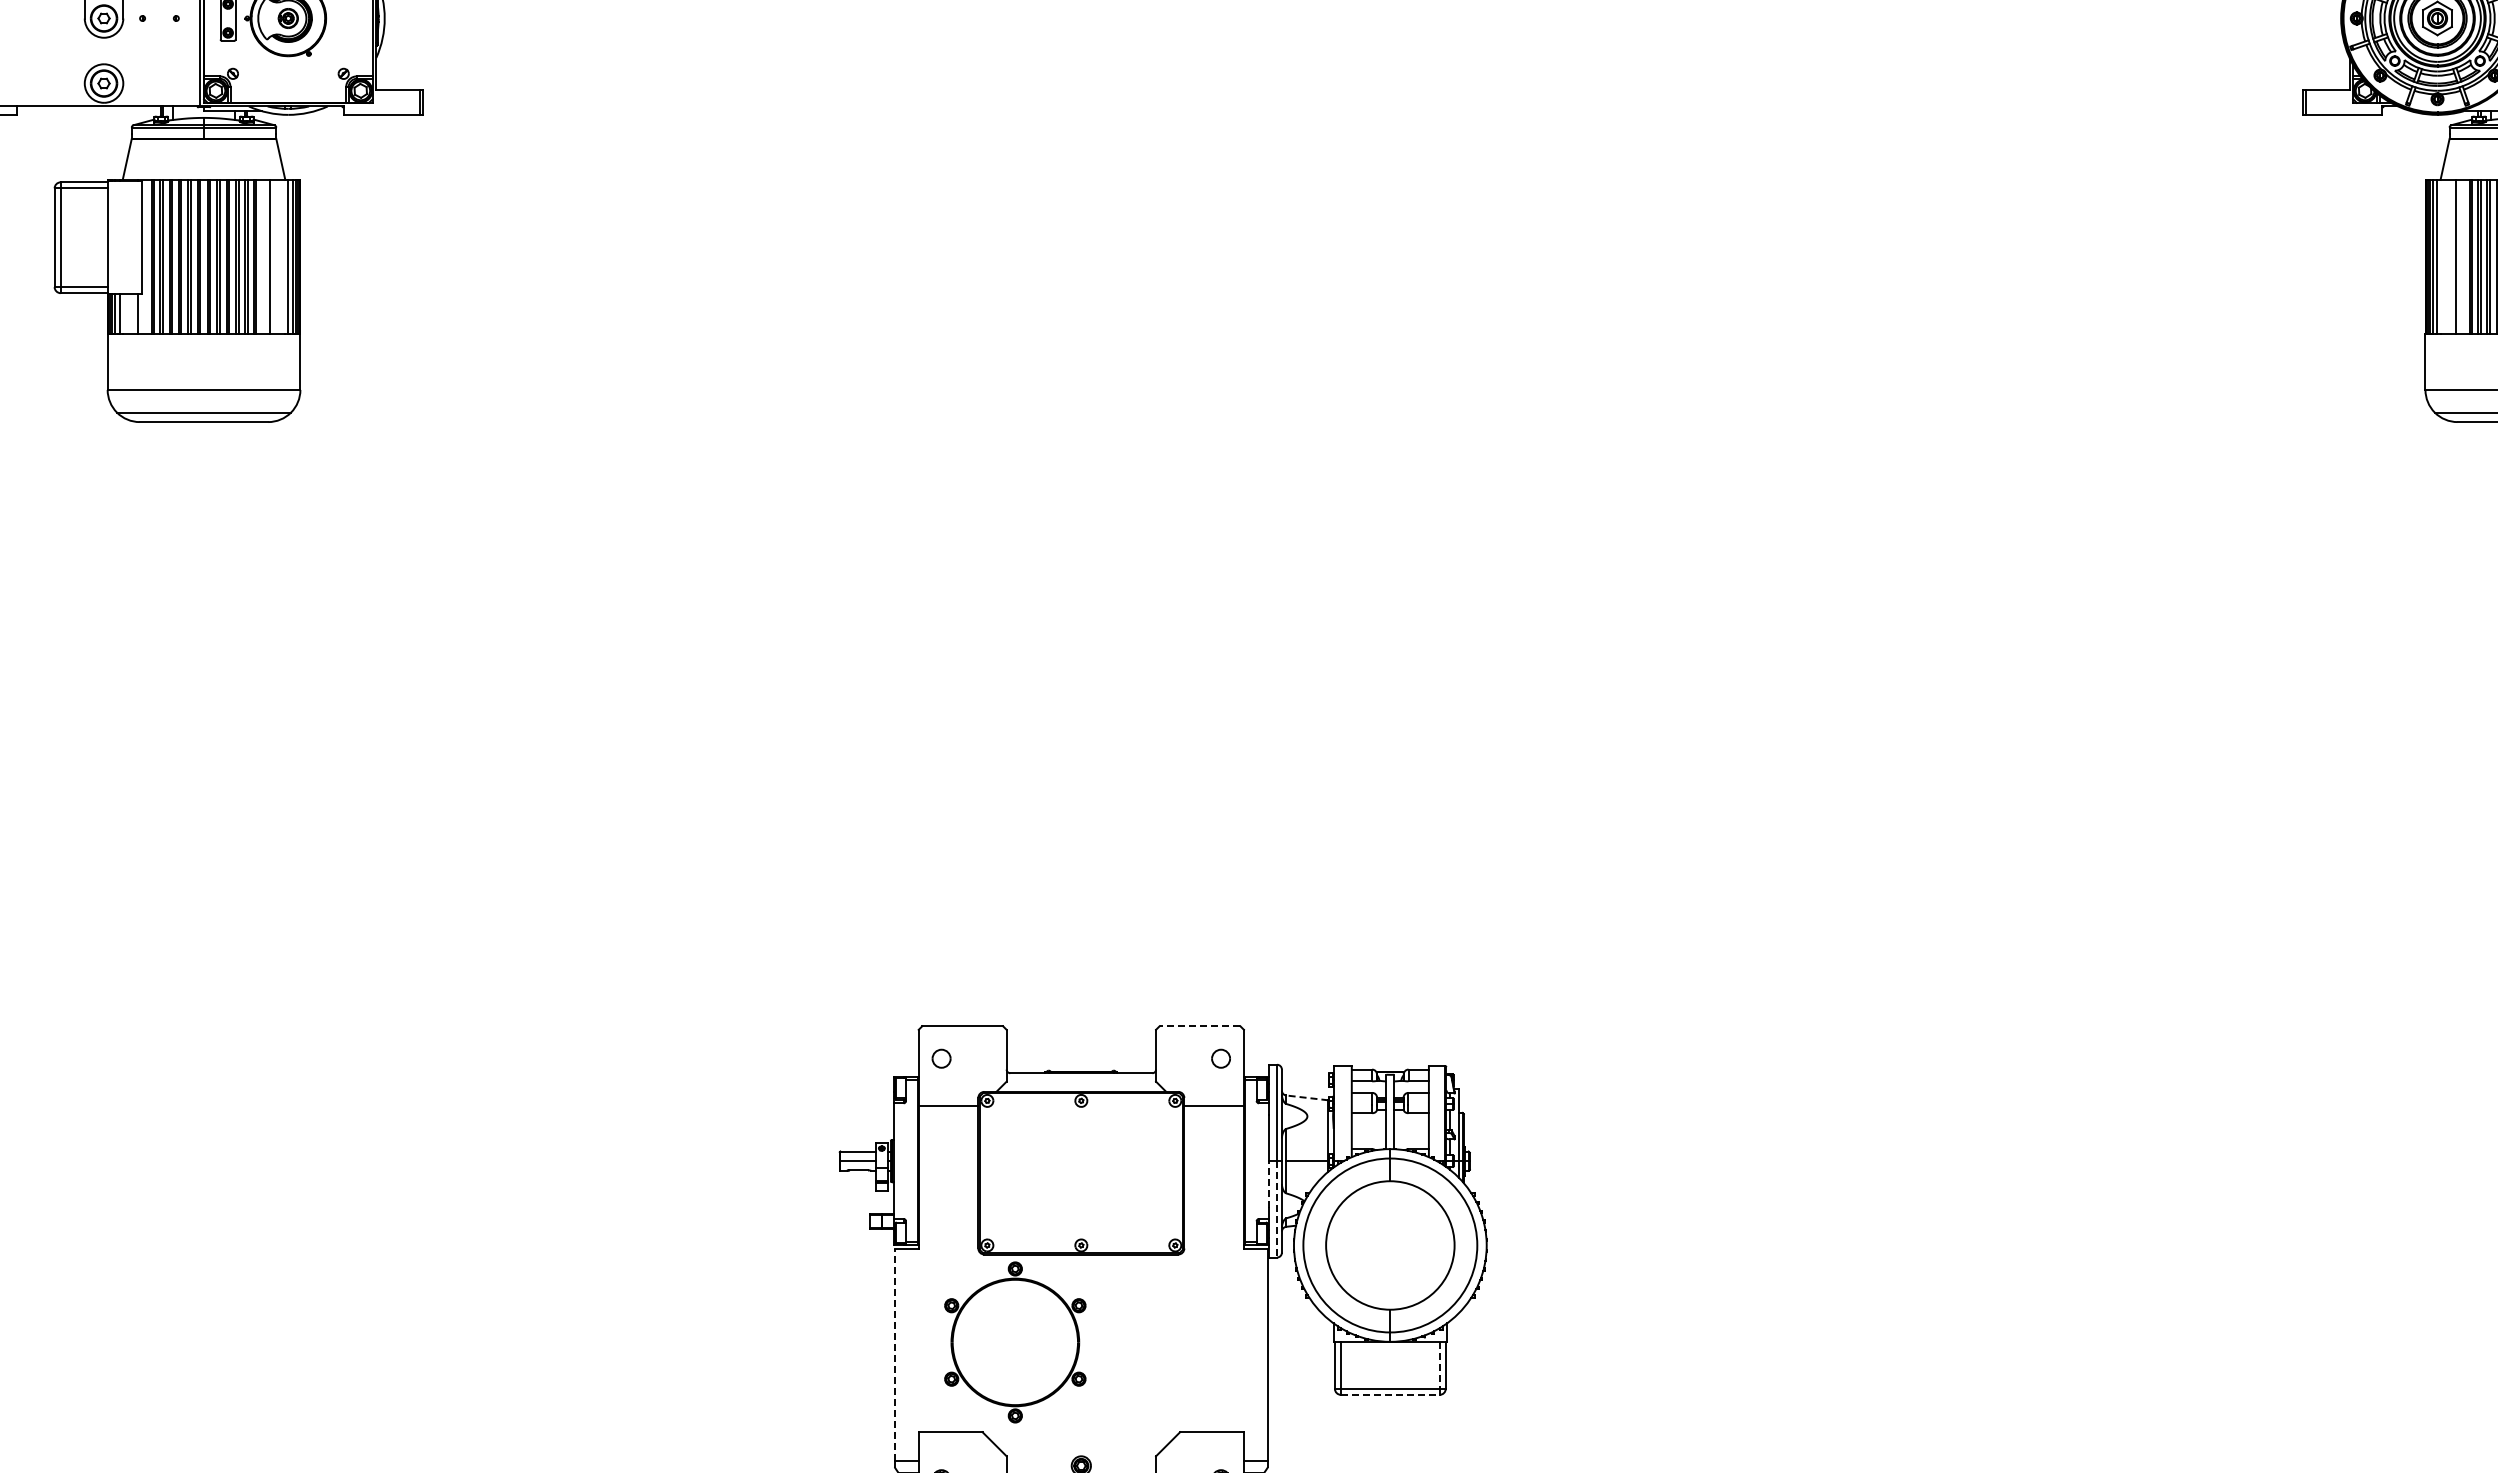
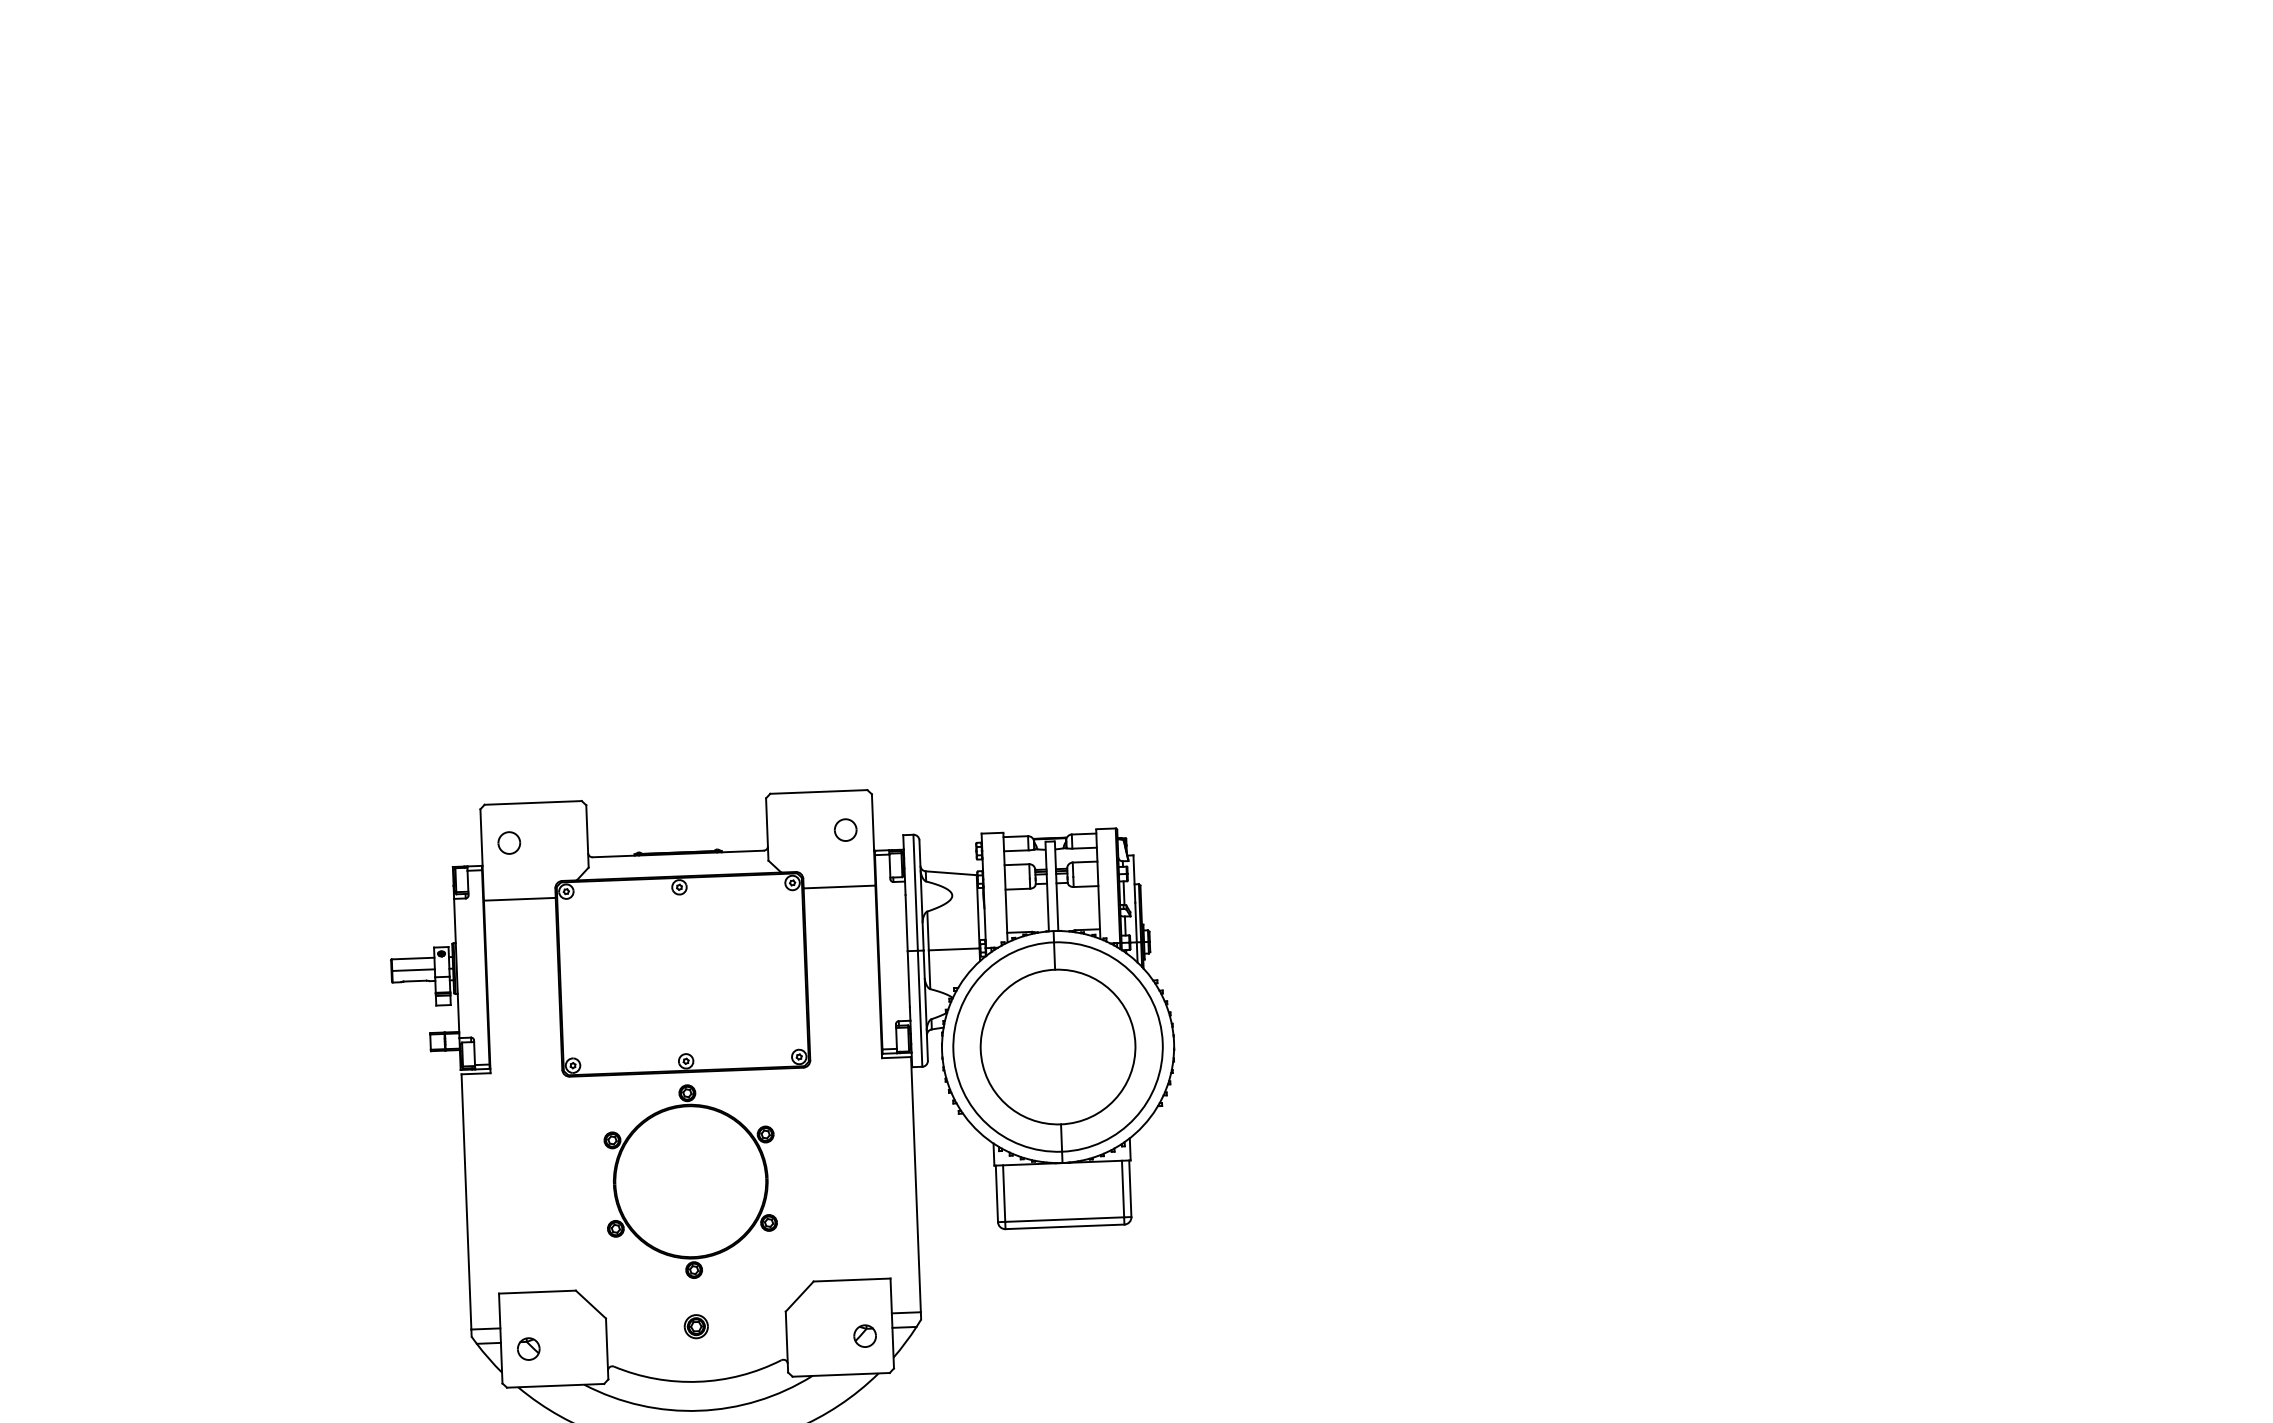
line: (1199, 1026) -> (818, 792), dashed -> solid
line: (1306, 1097) -> (950, 872), dashed -> solid
line: (1268, 1183) -> (908, 978), dashed -> solid
line: (1277, 1209) -> (920, 1008), dashed -> solid
part: (1015, 1342) -> (690, 1181), moved
line: (894, 1354) -> (466, 1201), dashed -> solid
line: (1439, 1365) -> (1122, 1189), dashed -> solid
line: (1390, 1394) -> (1065, 1226), dashed -> solid

